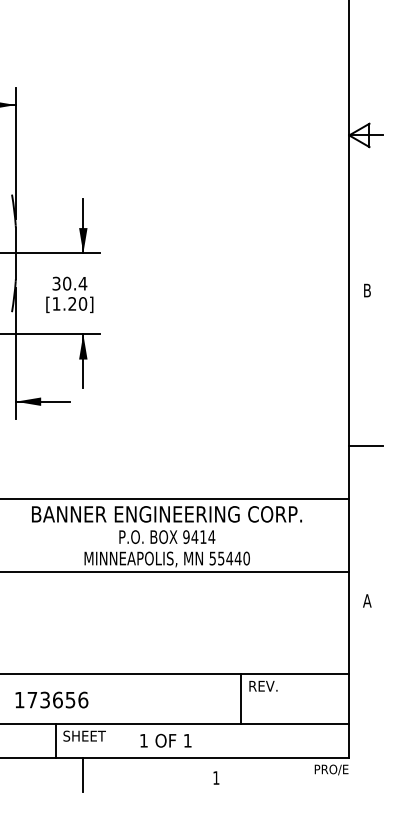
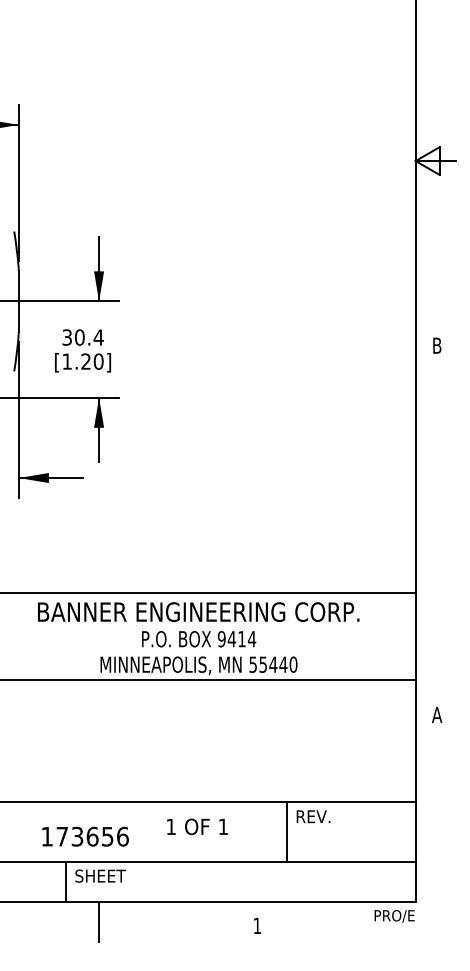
line: (365, 445) -> (434, 530), removed
text: (51, 699) -> (85, 836), moved
text: (165, 740) -> (196, 826), moved

